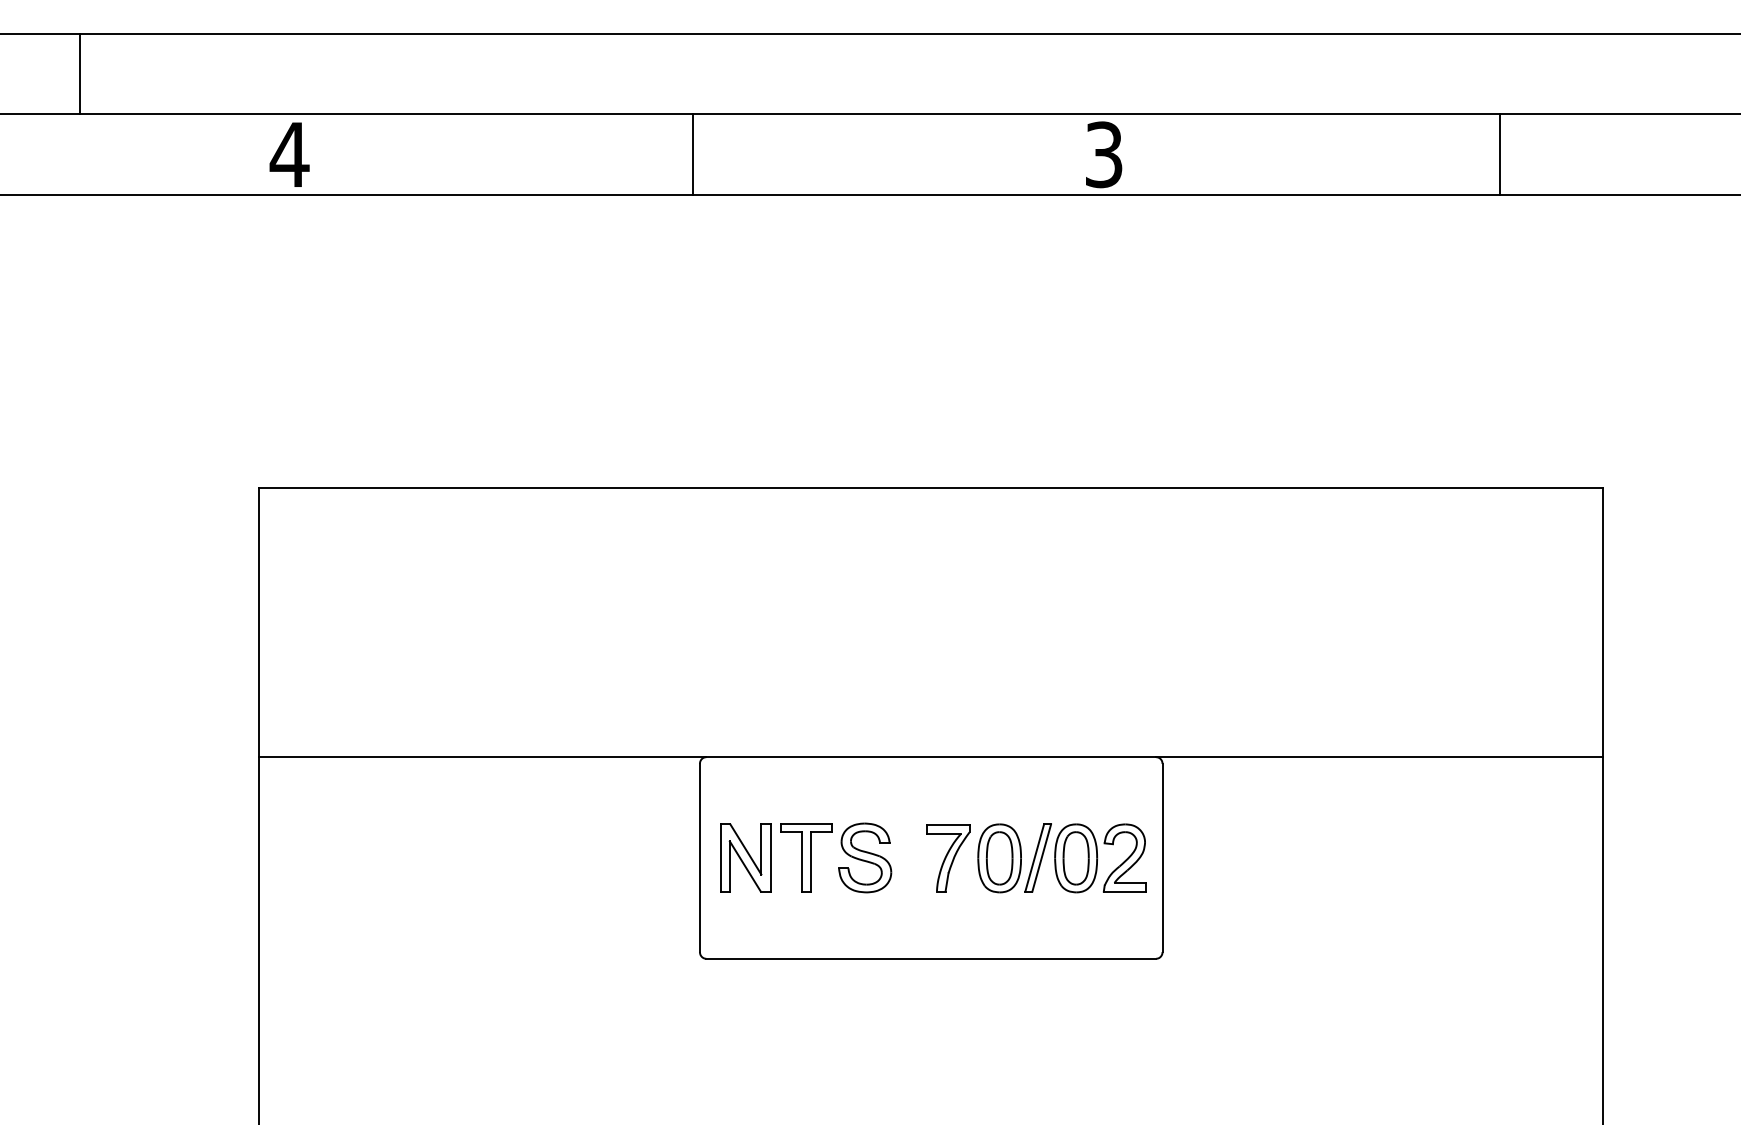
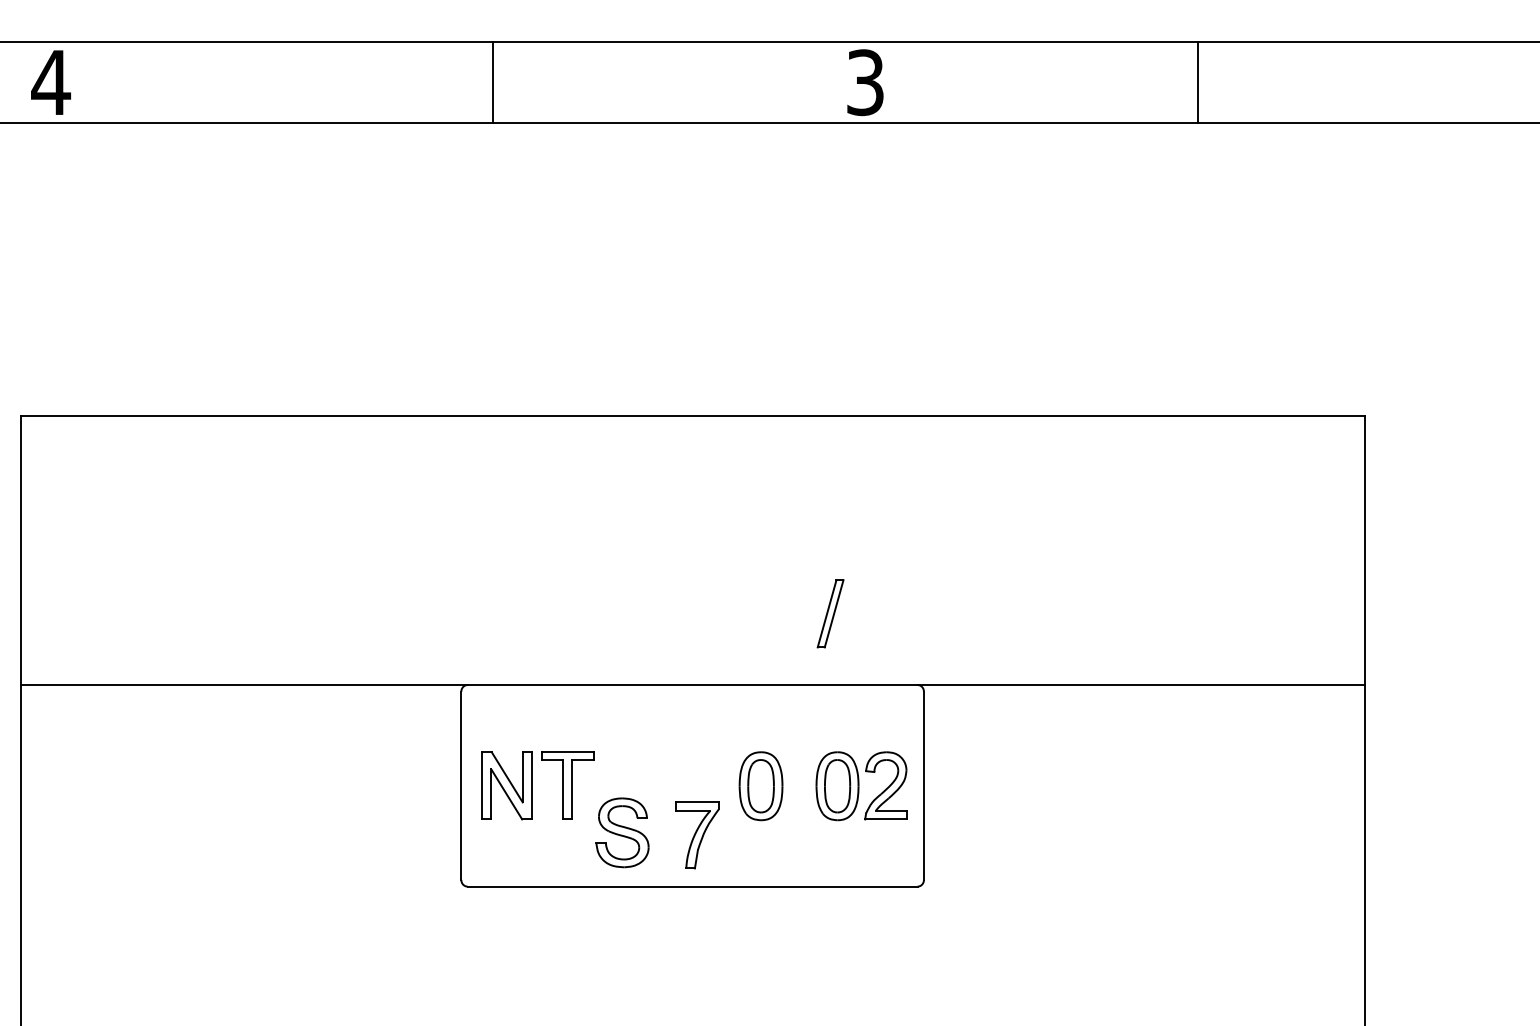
line: (693, 154) -> (492, 82), moved
line: (1499, 154) -> (1197, 82), moved
part: (865, 857) -> (622, 832), moved
part: (1037, 857) -> (829, 613), moved
part: (948, 858) -> (697, 835), moved

